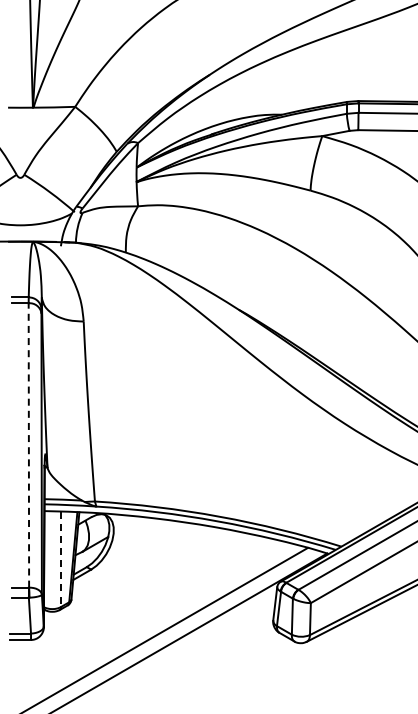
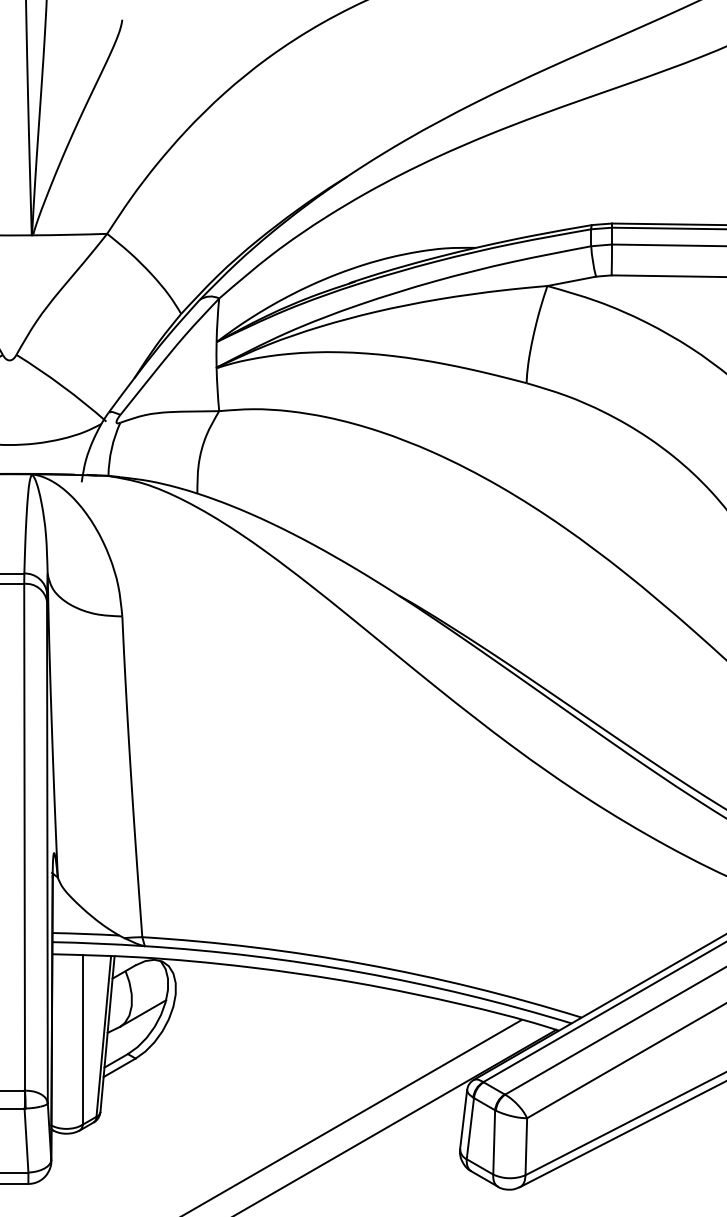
line: (28, 444) -> (23, 835), dashed -> solid
line: (61, 559) -> (82, 1040), dashed -> solid

